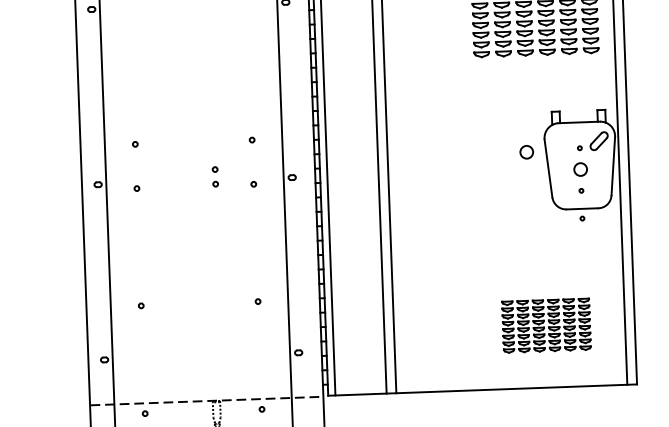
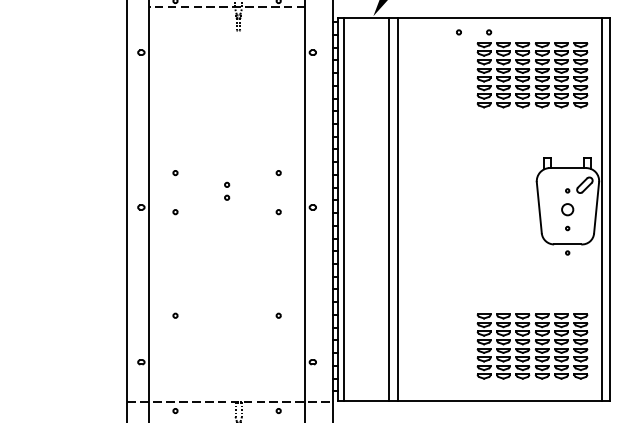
circle: (526, 152) -> (520, 192), removed
part: (215, 175) -> (227, 190), moved
part: (546, 325) -> (532, 346), size x1.43

